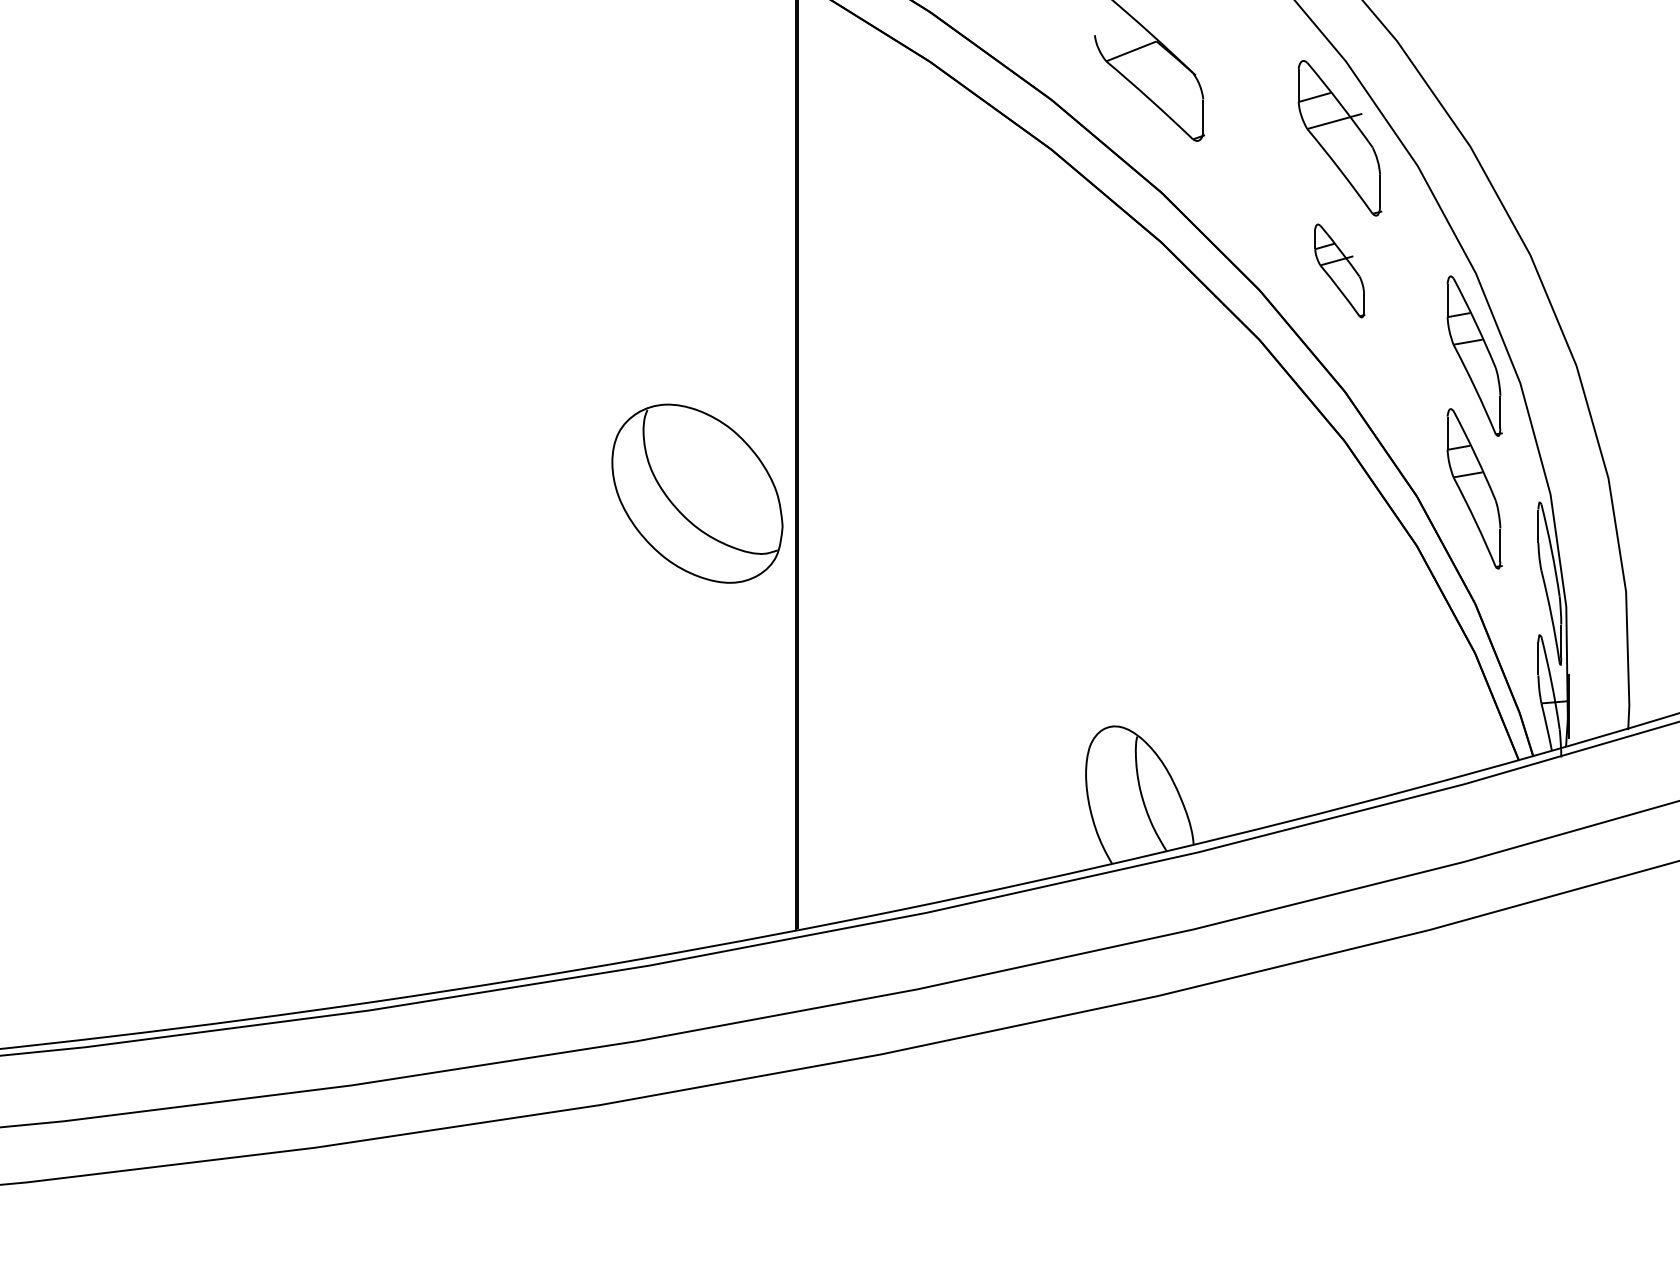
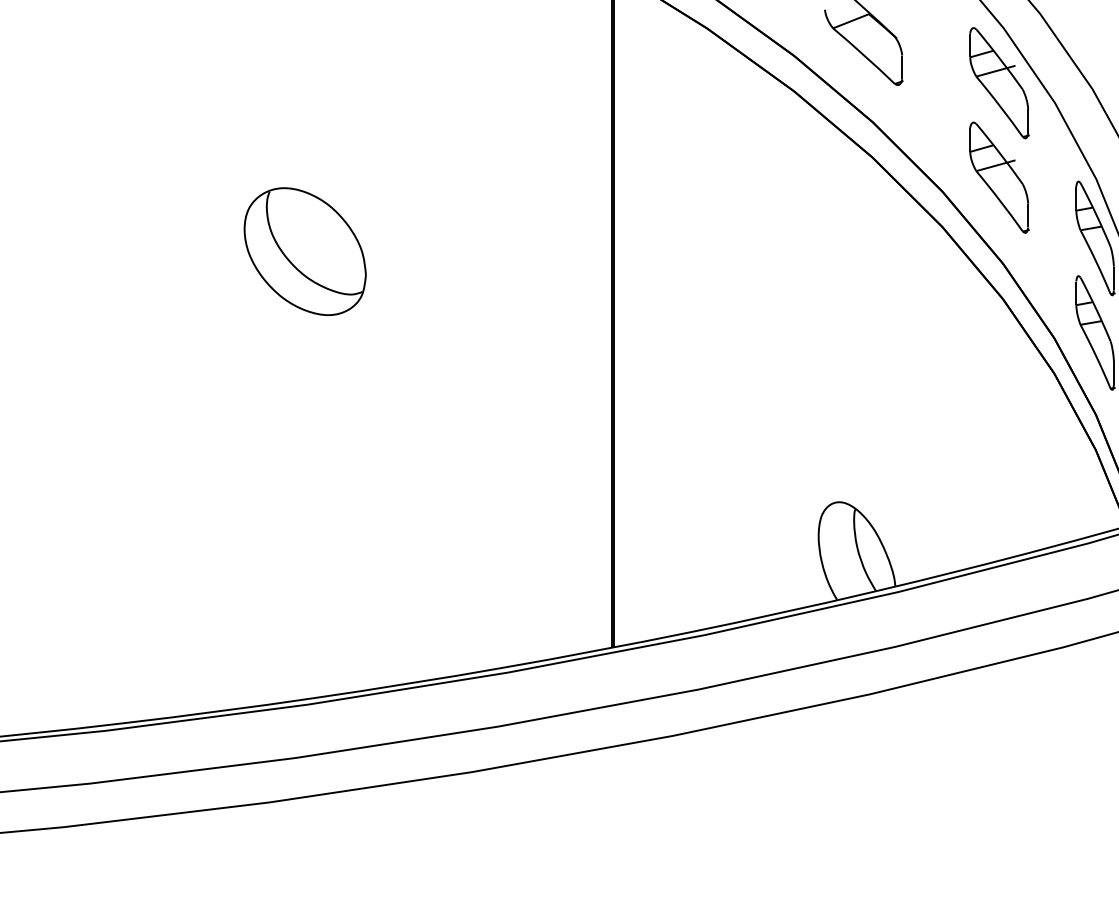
part: (1339, 270) -> (999, 177), size x1.67
part: (697, 493) -> (305, 251), moved

